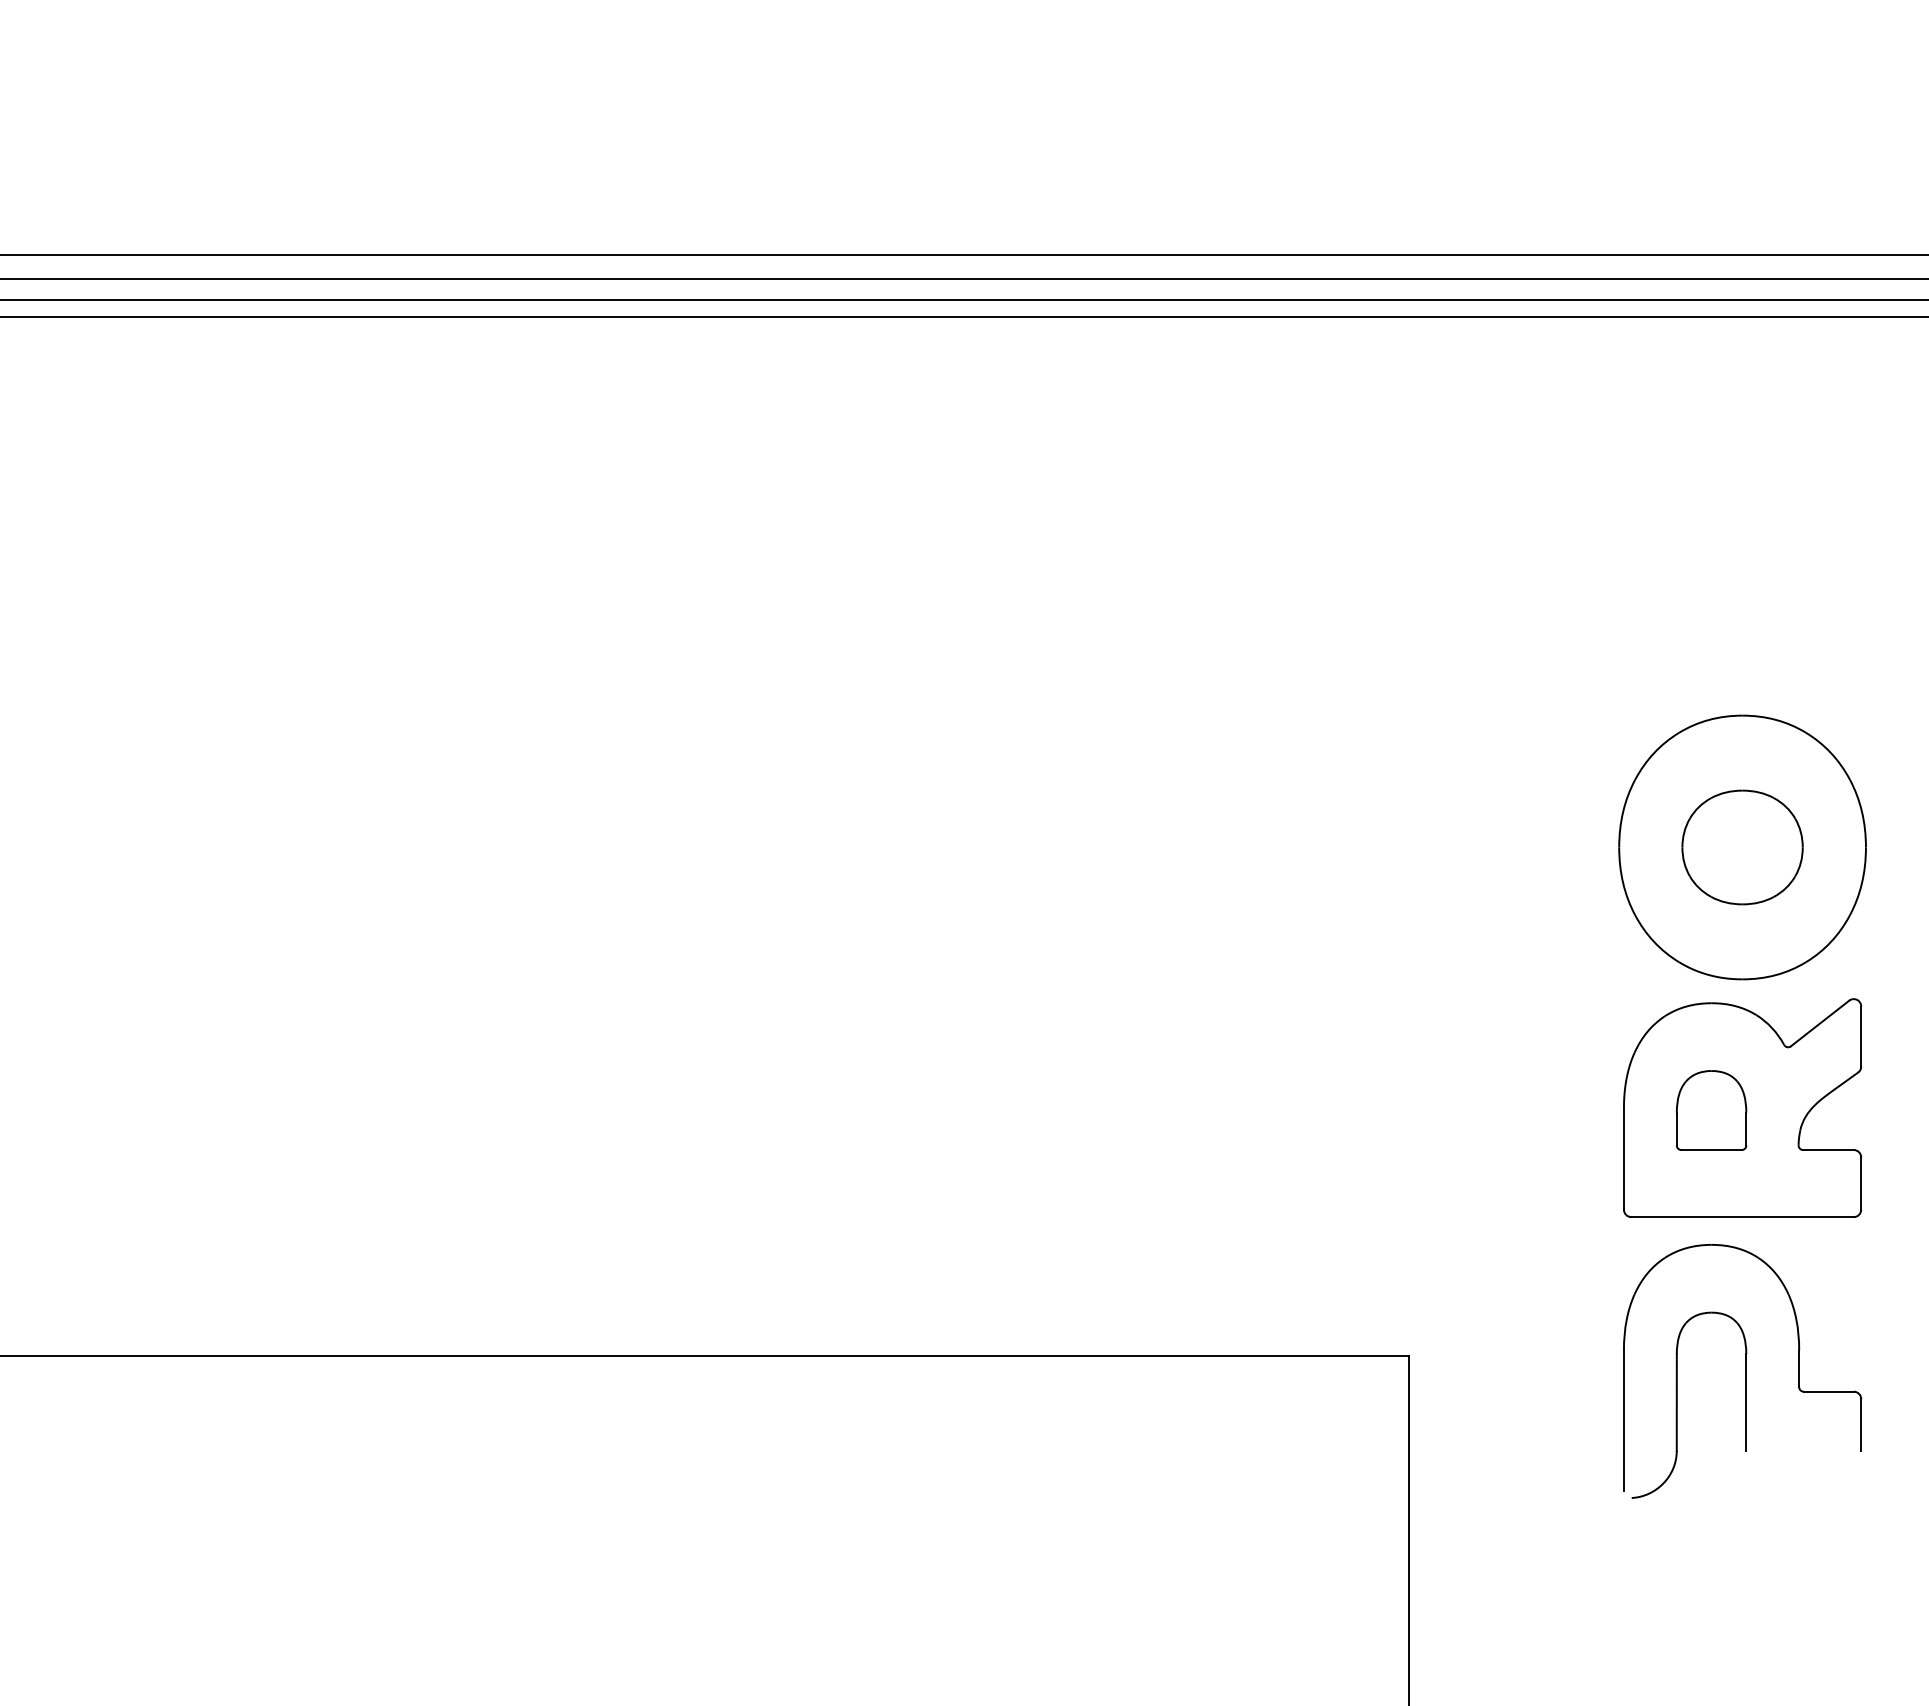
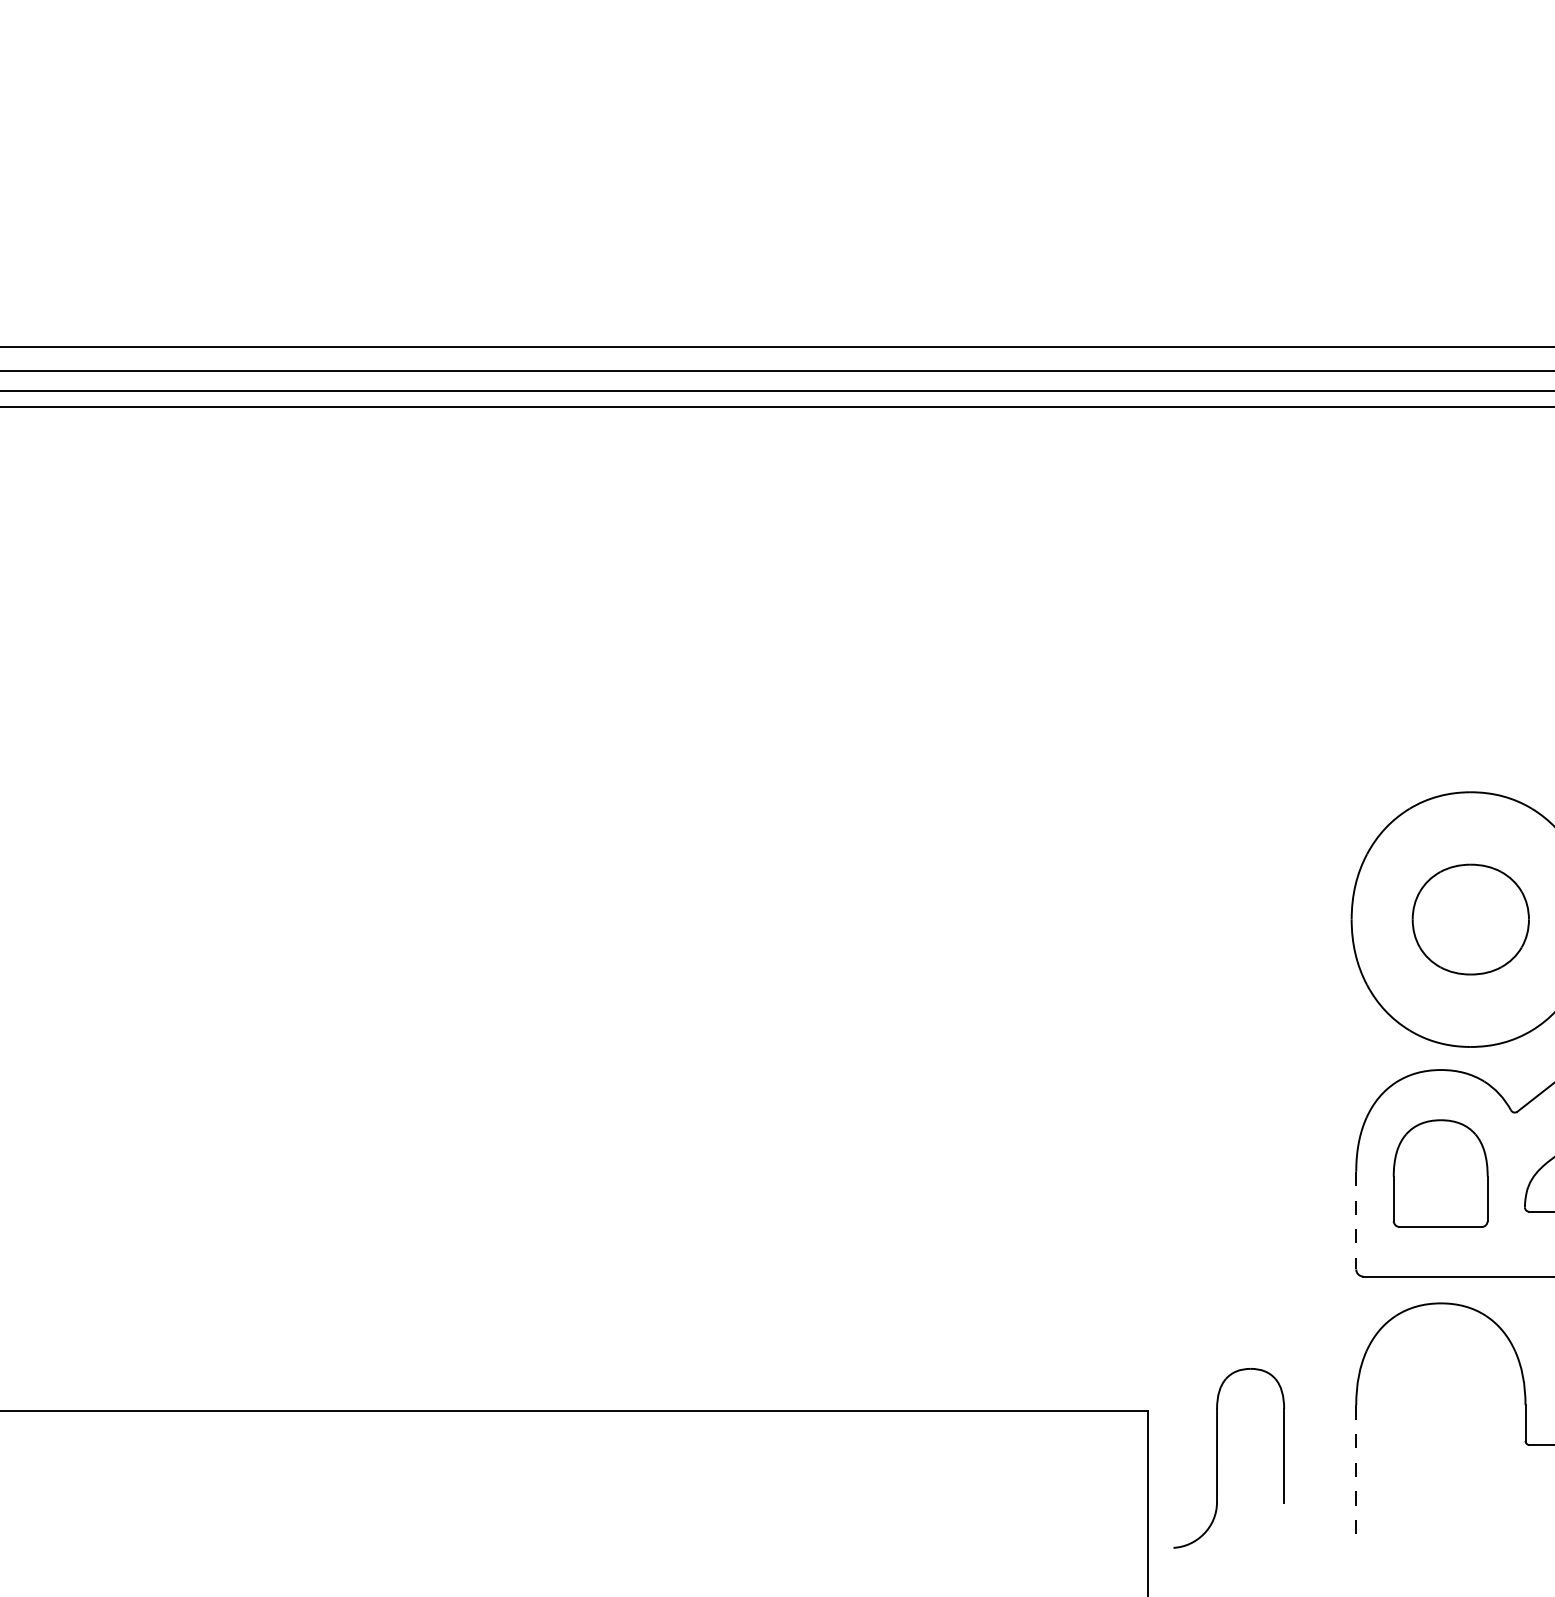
part: (1711, 1110) -> (1440, 1173), size x1.4
line: (1623, 1159) -> (1355, 1220), solid -> dashed
part: (1677, 1404) -> (1217, 1457), moved
line: (1623, 1420) -> (1355, 1473), solid -> dashed

